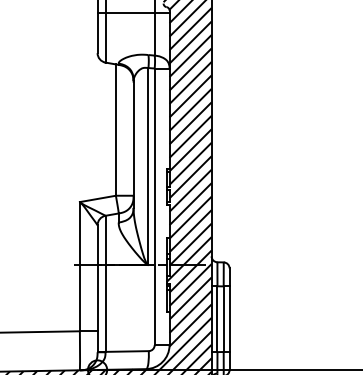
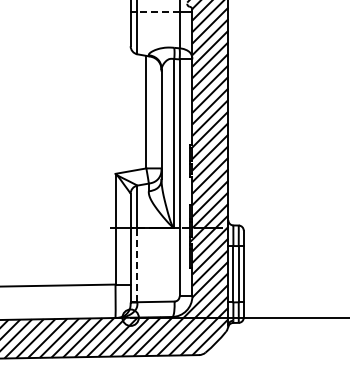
line: (130, 12) -> (158, 11), solid -> dashed
line: (105, 307) -> (137, 264), solid -> dashed

